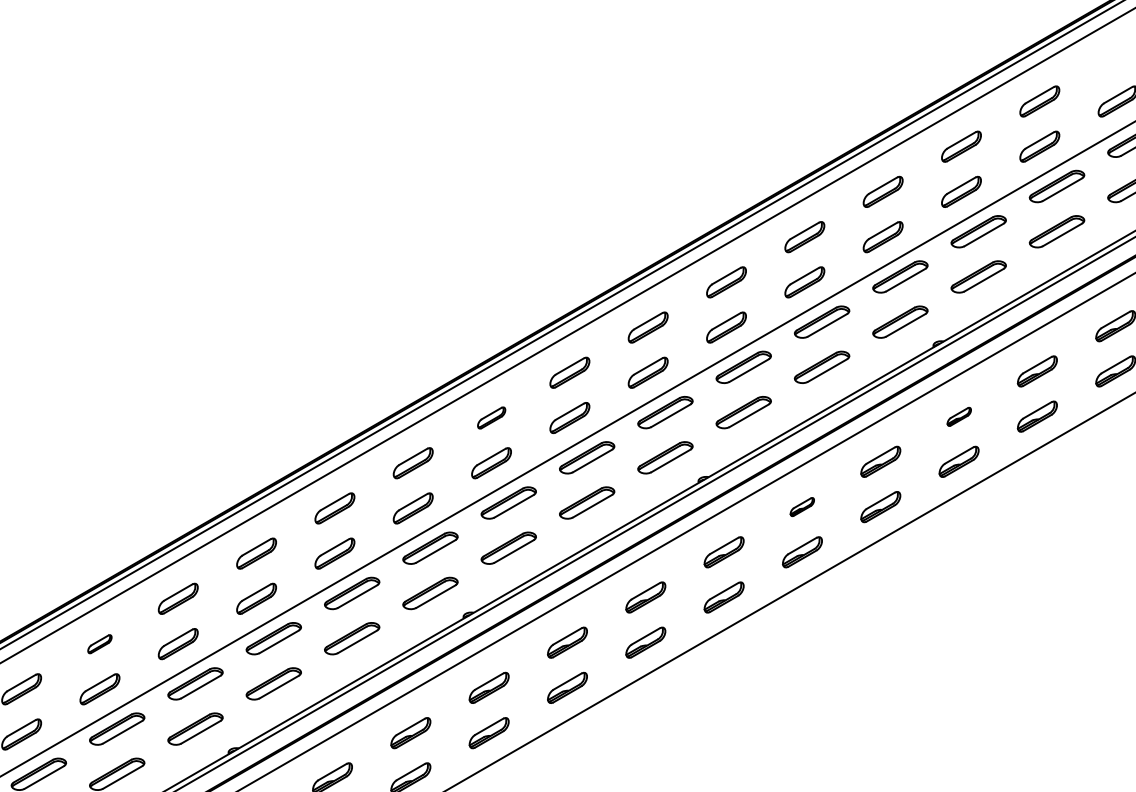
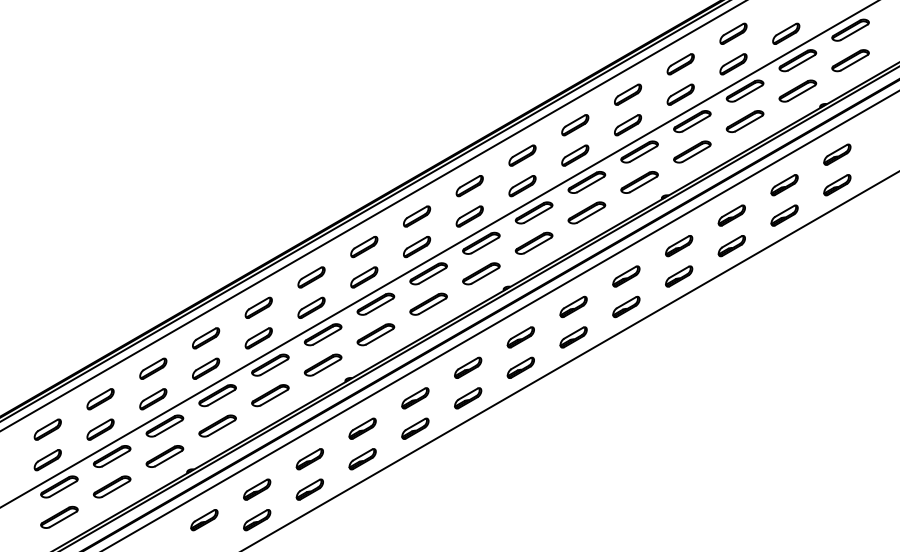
part: (491, 417) -> (364, 246), size x1.43
part: (959, 417) -> (679, 246), size x1.67
part: (802, 506) -> (573, 306), size x1.67
part: (99, 644) -> (100, 399), size x1.67

